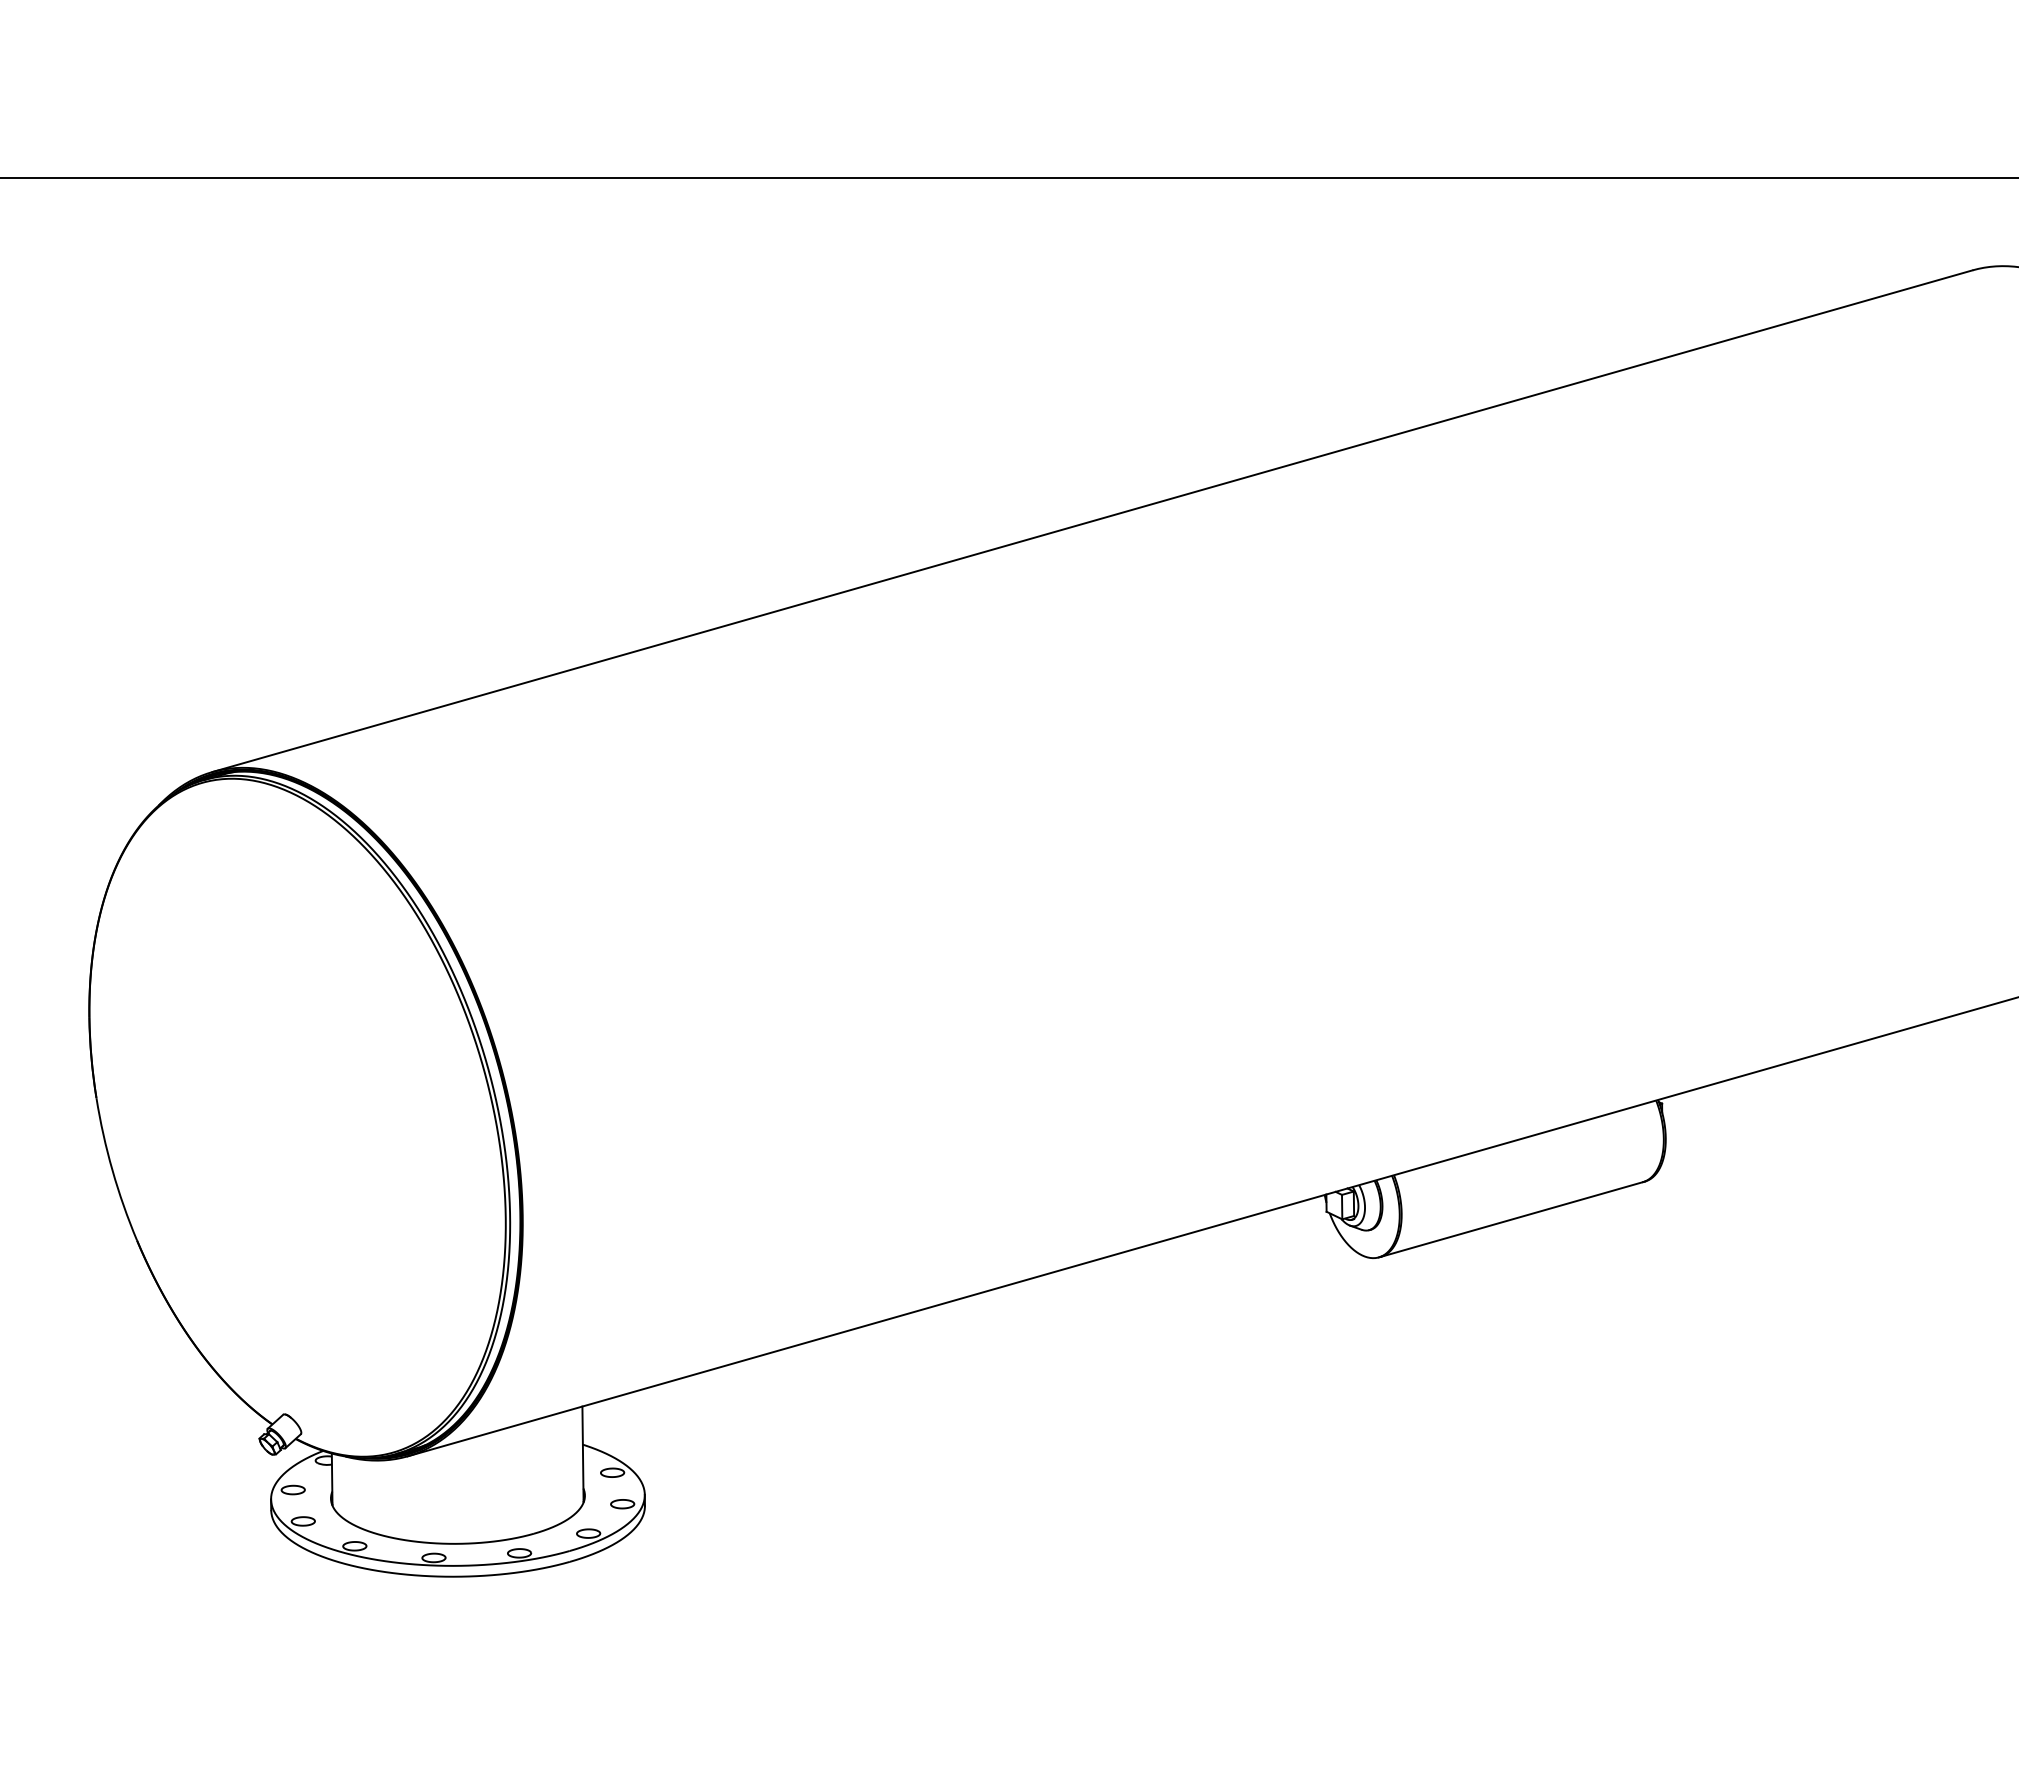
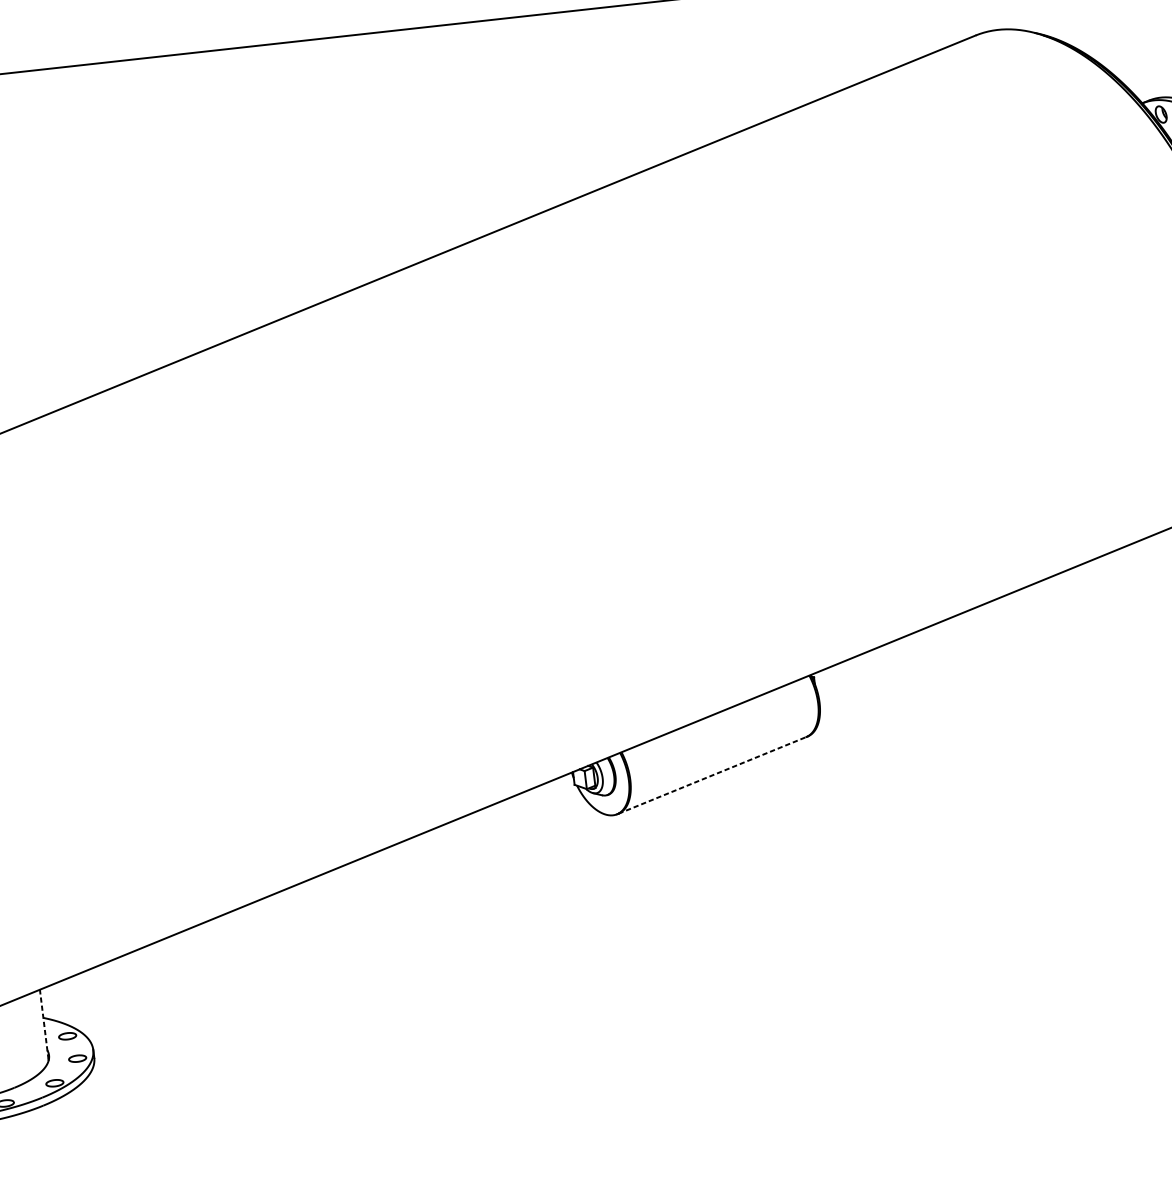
line: (1512, 1219) -> (712, 775), solid -> dashed
line: (583, 1453) -> (44, 1024), solid -> dashed

